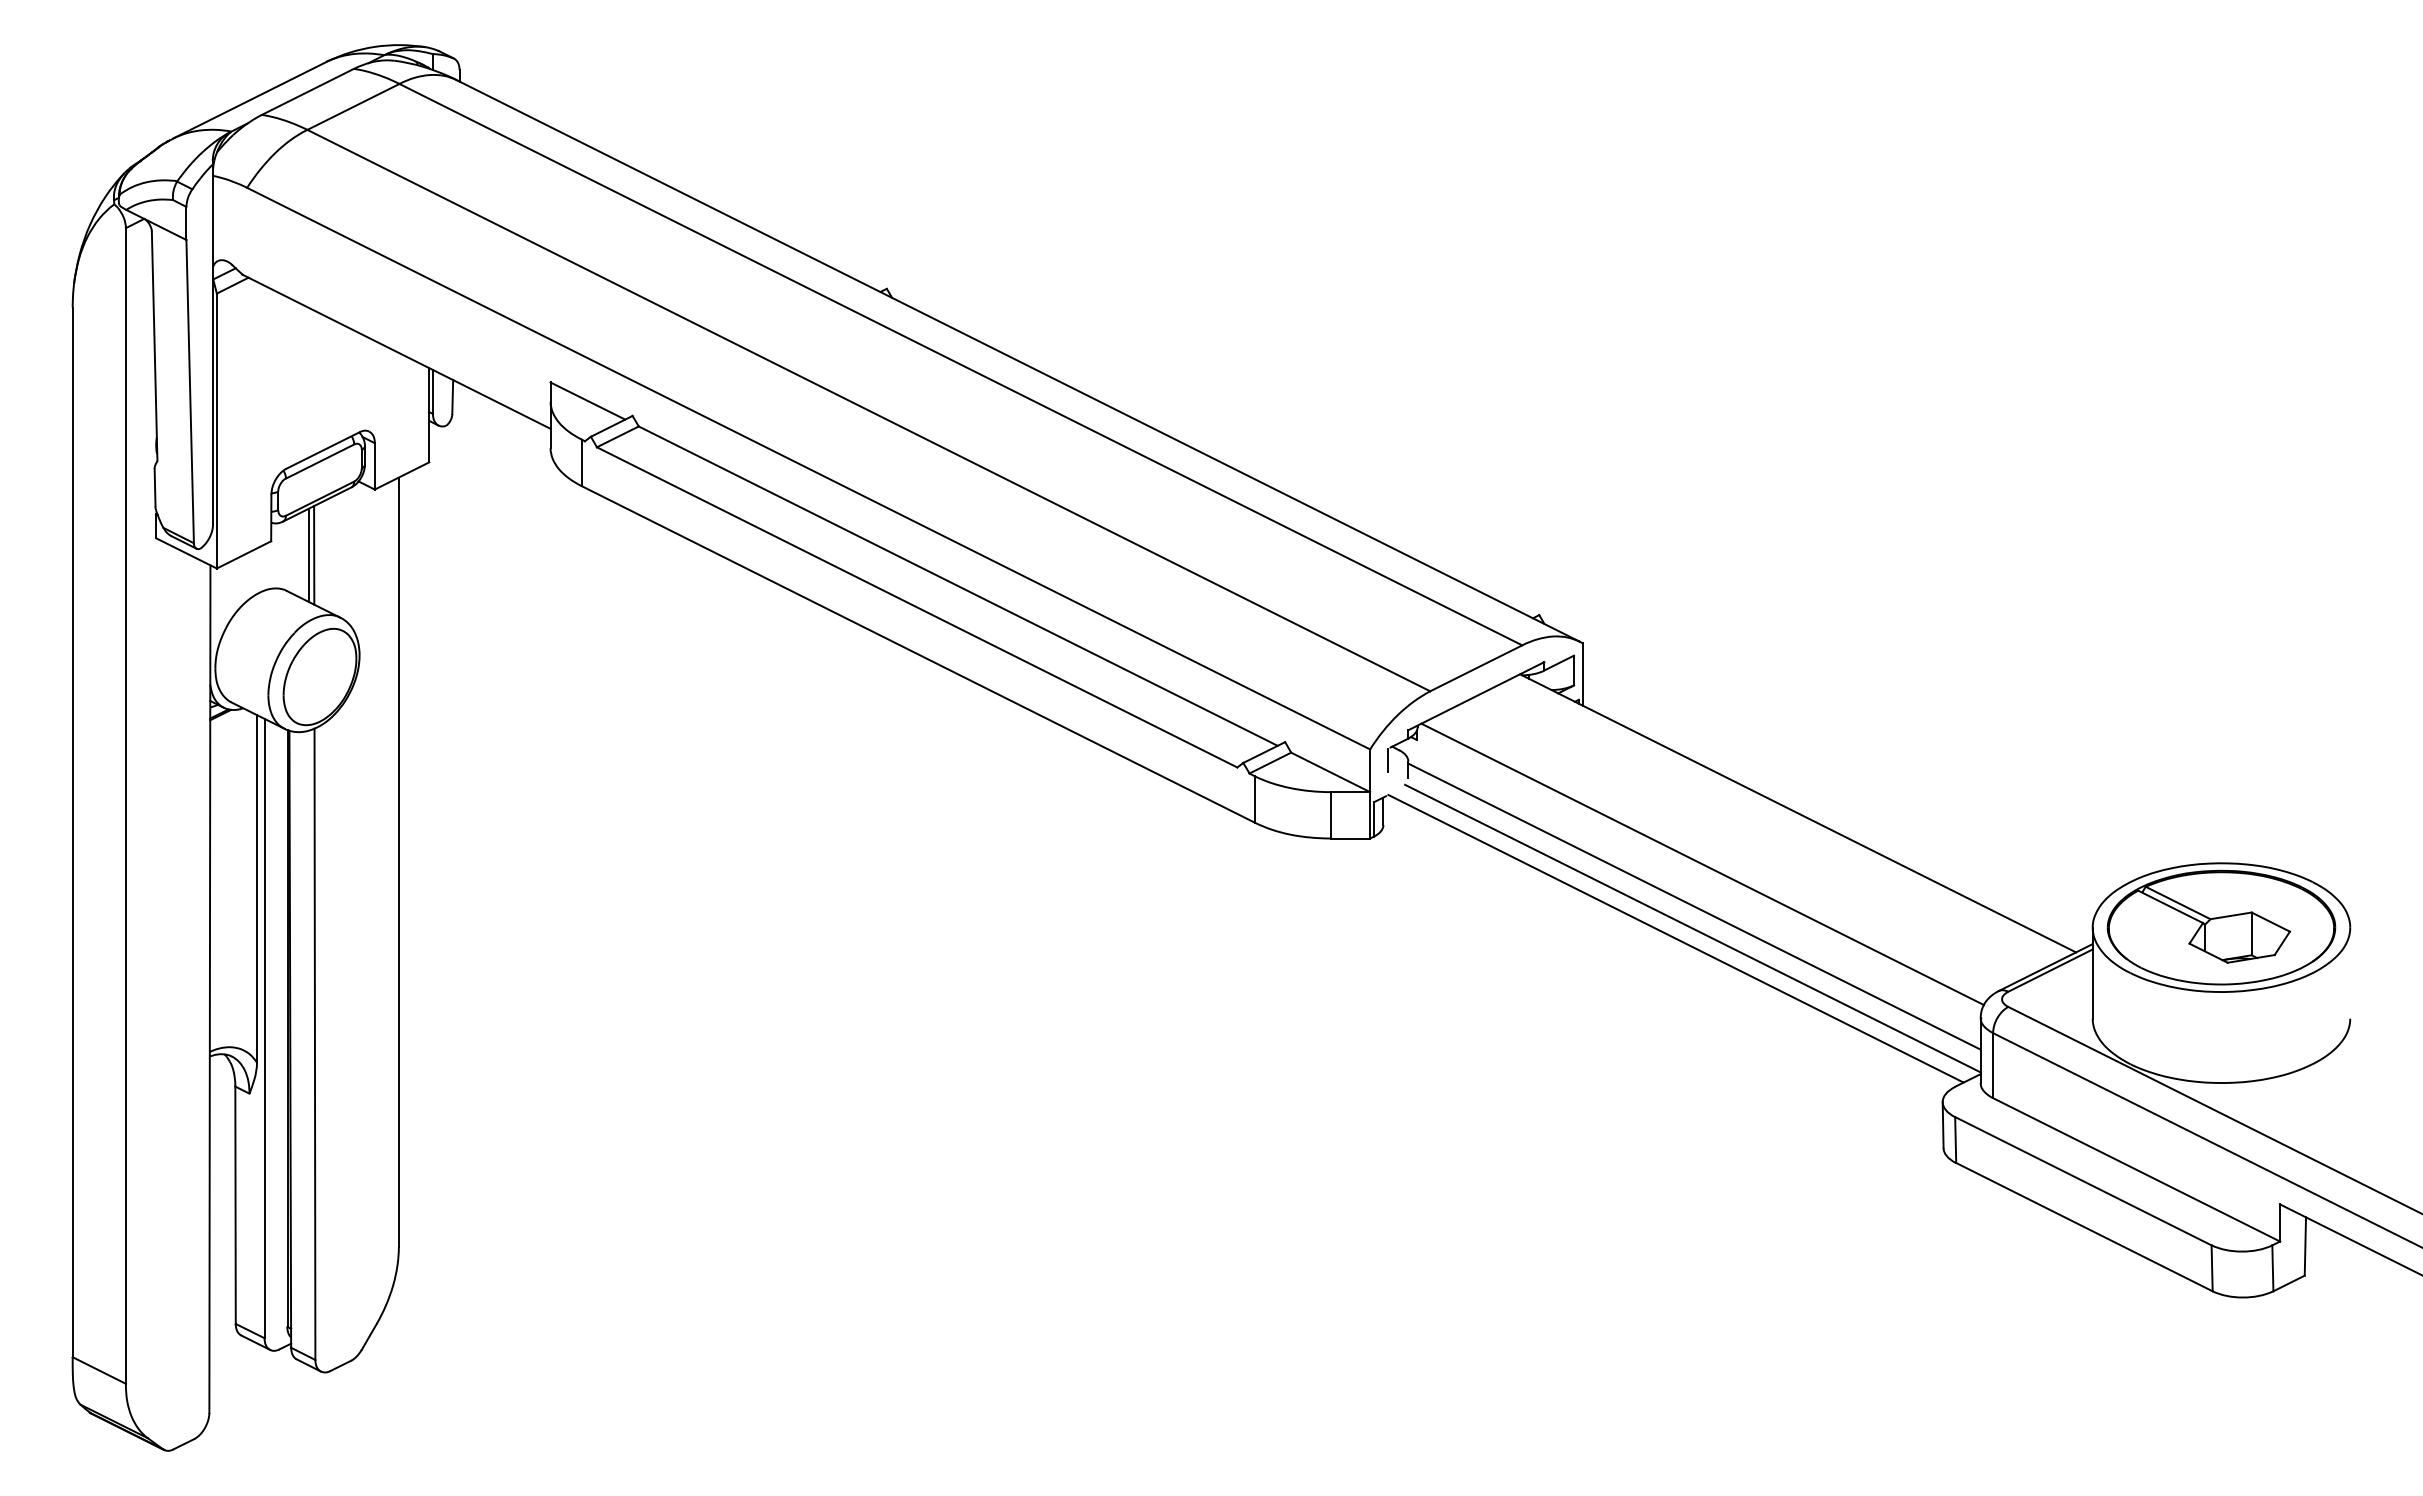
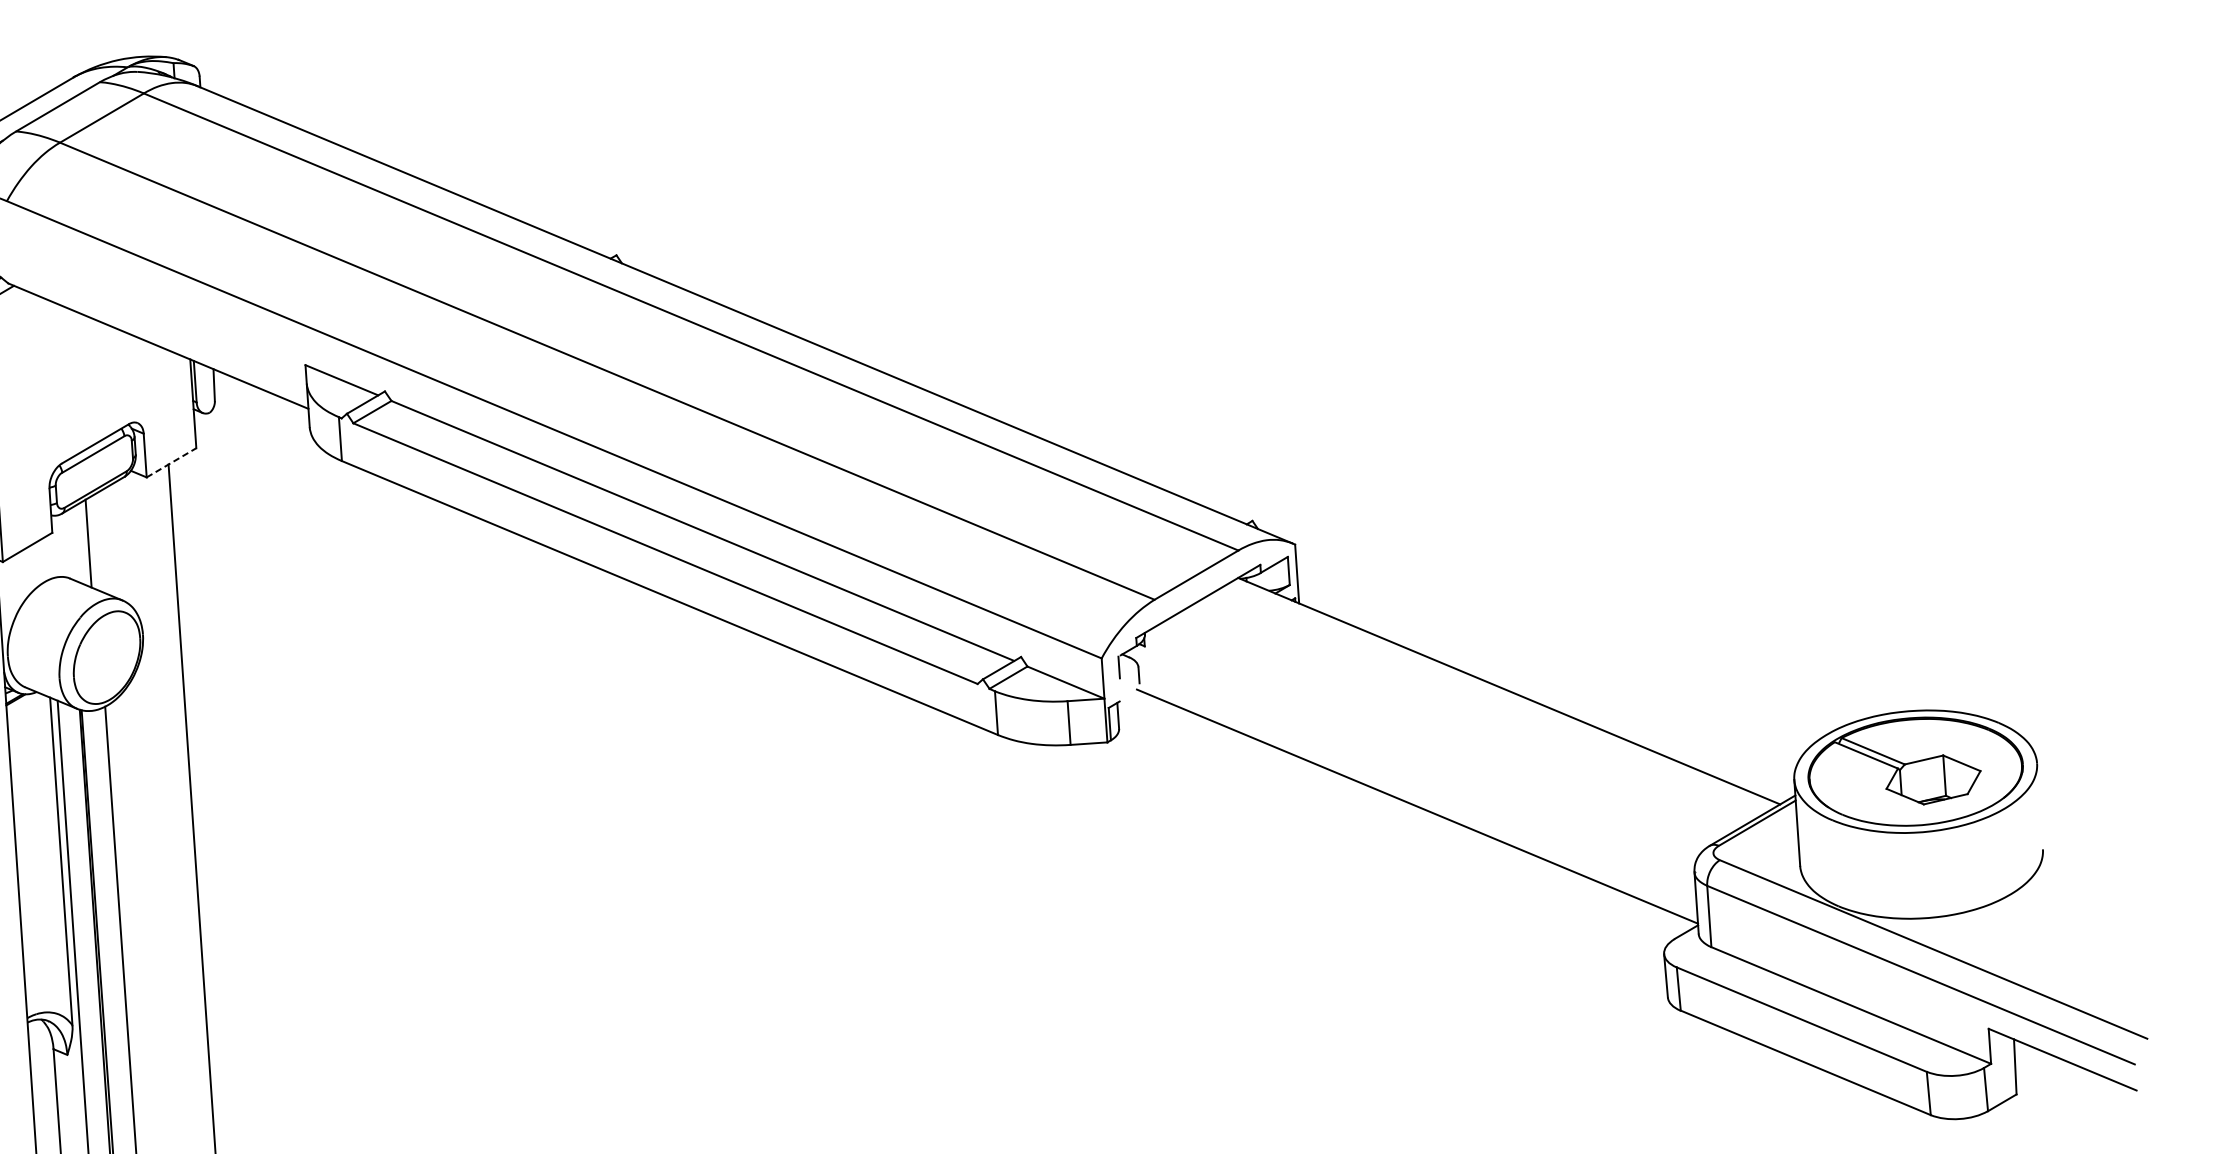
line: (402, 475) -> (171, 462), solid -> dashed
line: (314, 554) -> (93, 542), removed
line: (1702, 864) -> (1422, 745), removed
line: (1694, 906) -> (1417, 785), removed
line: (1675, 938) -> (1401, 817), removed

